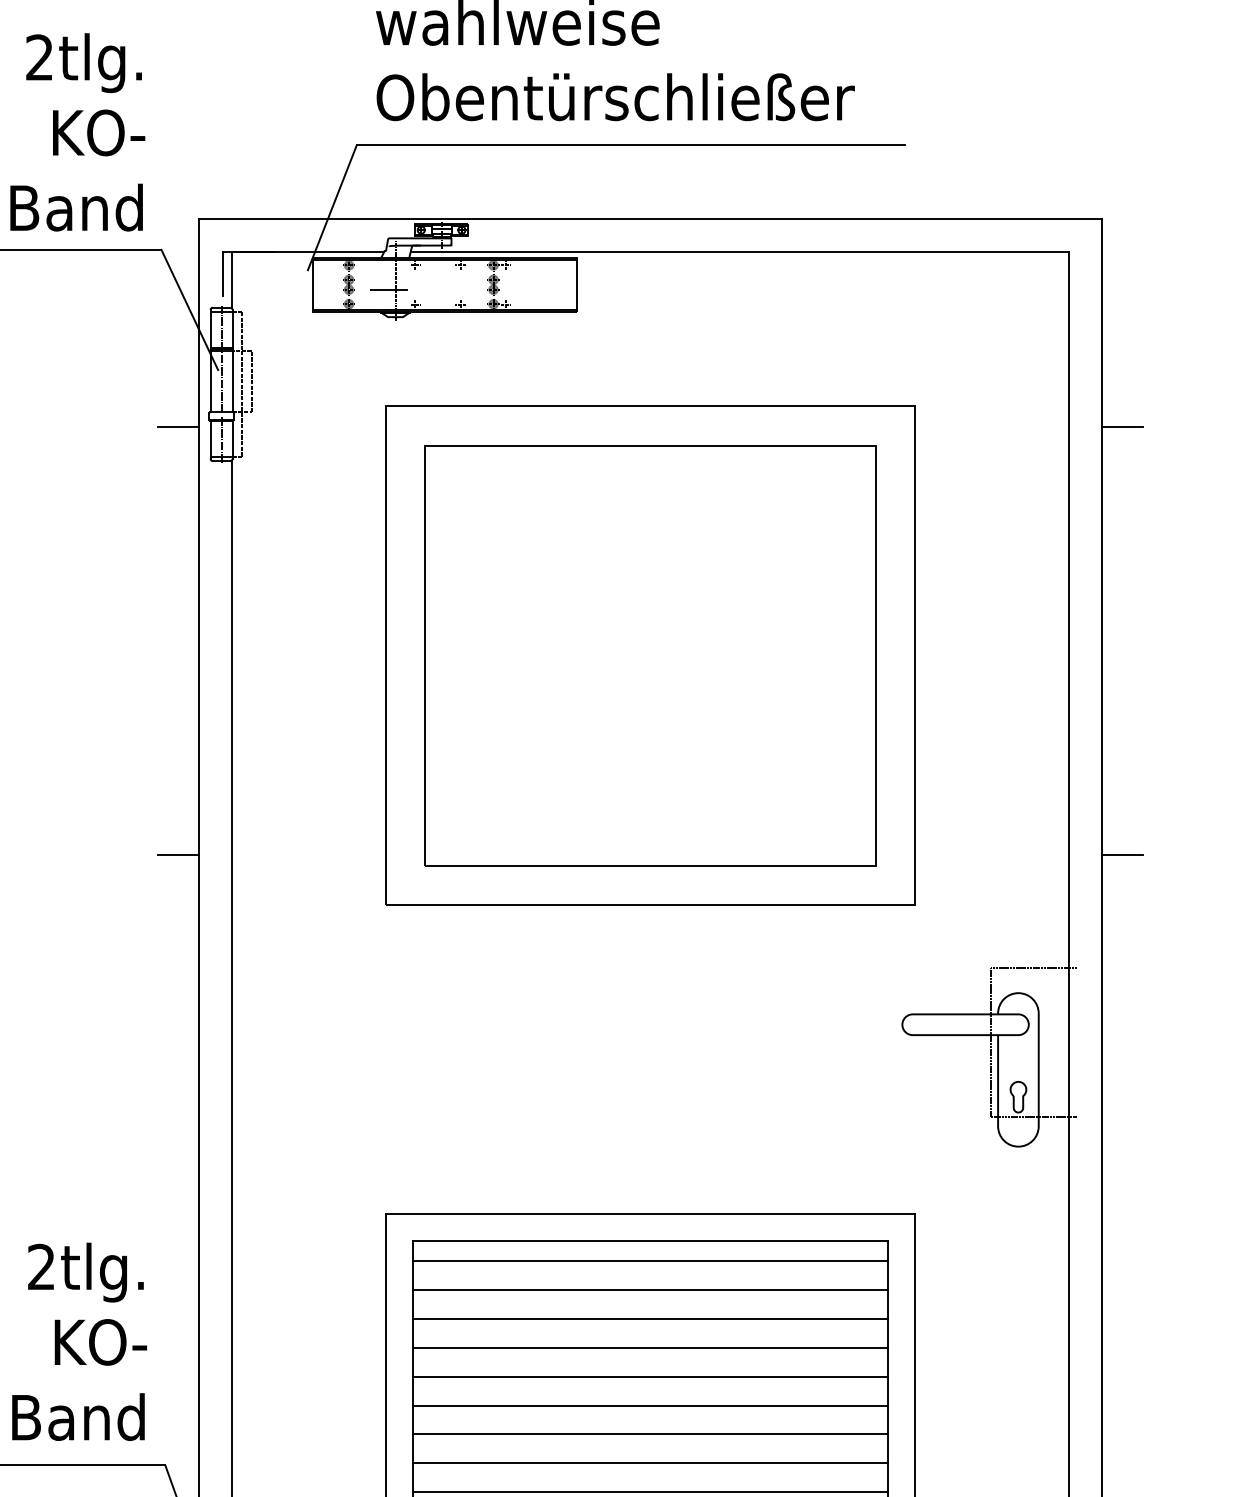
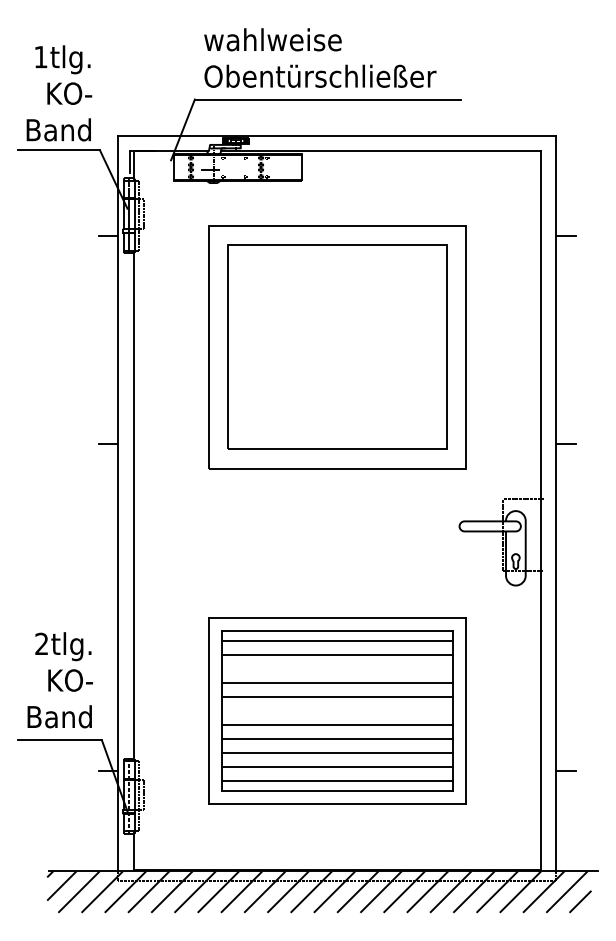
text: (38, 56) -> (40, 56), 2tlg. -> 1tlg.
line: (650, 1319) -> (337, 669), removed
line: (650, 1406) -> (337, 711), removed

